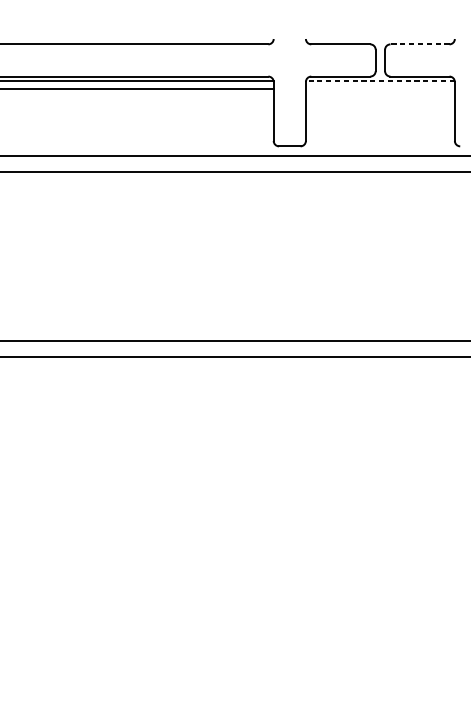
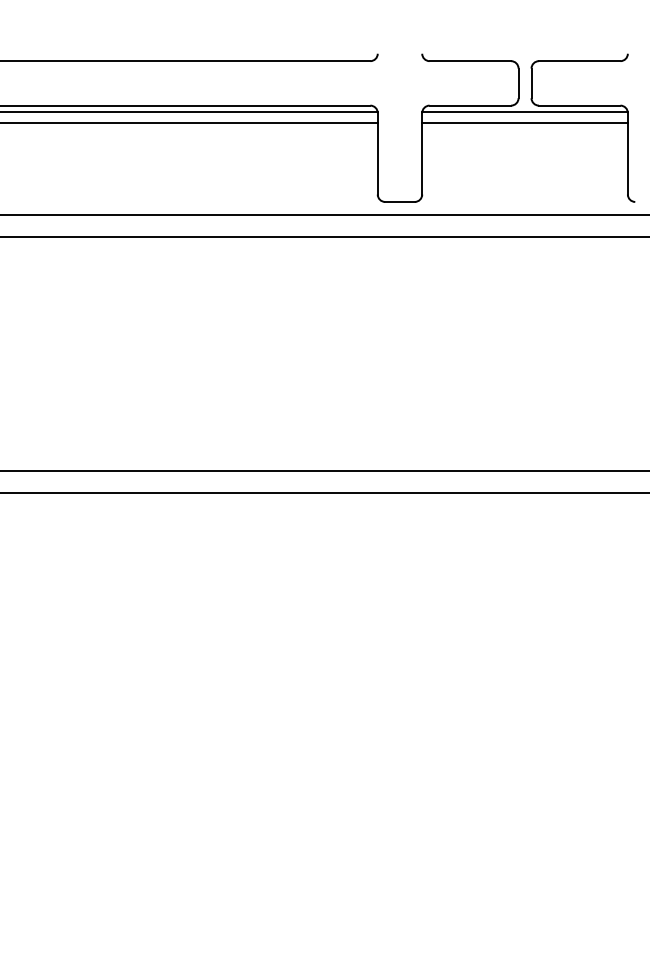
line: (419, 44) -> (579, 61), dashed -> solid
line: (380, 80) -> (525, 111), dashed -> solid
line: (379, 88) -> (524, 122), added

